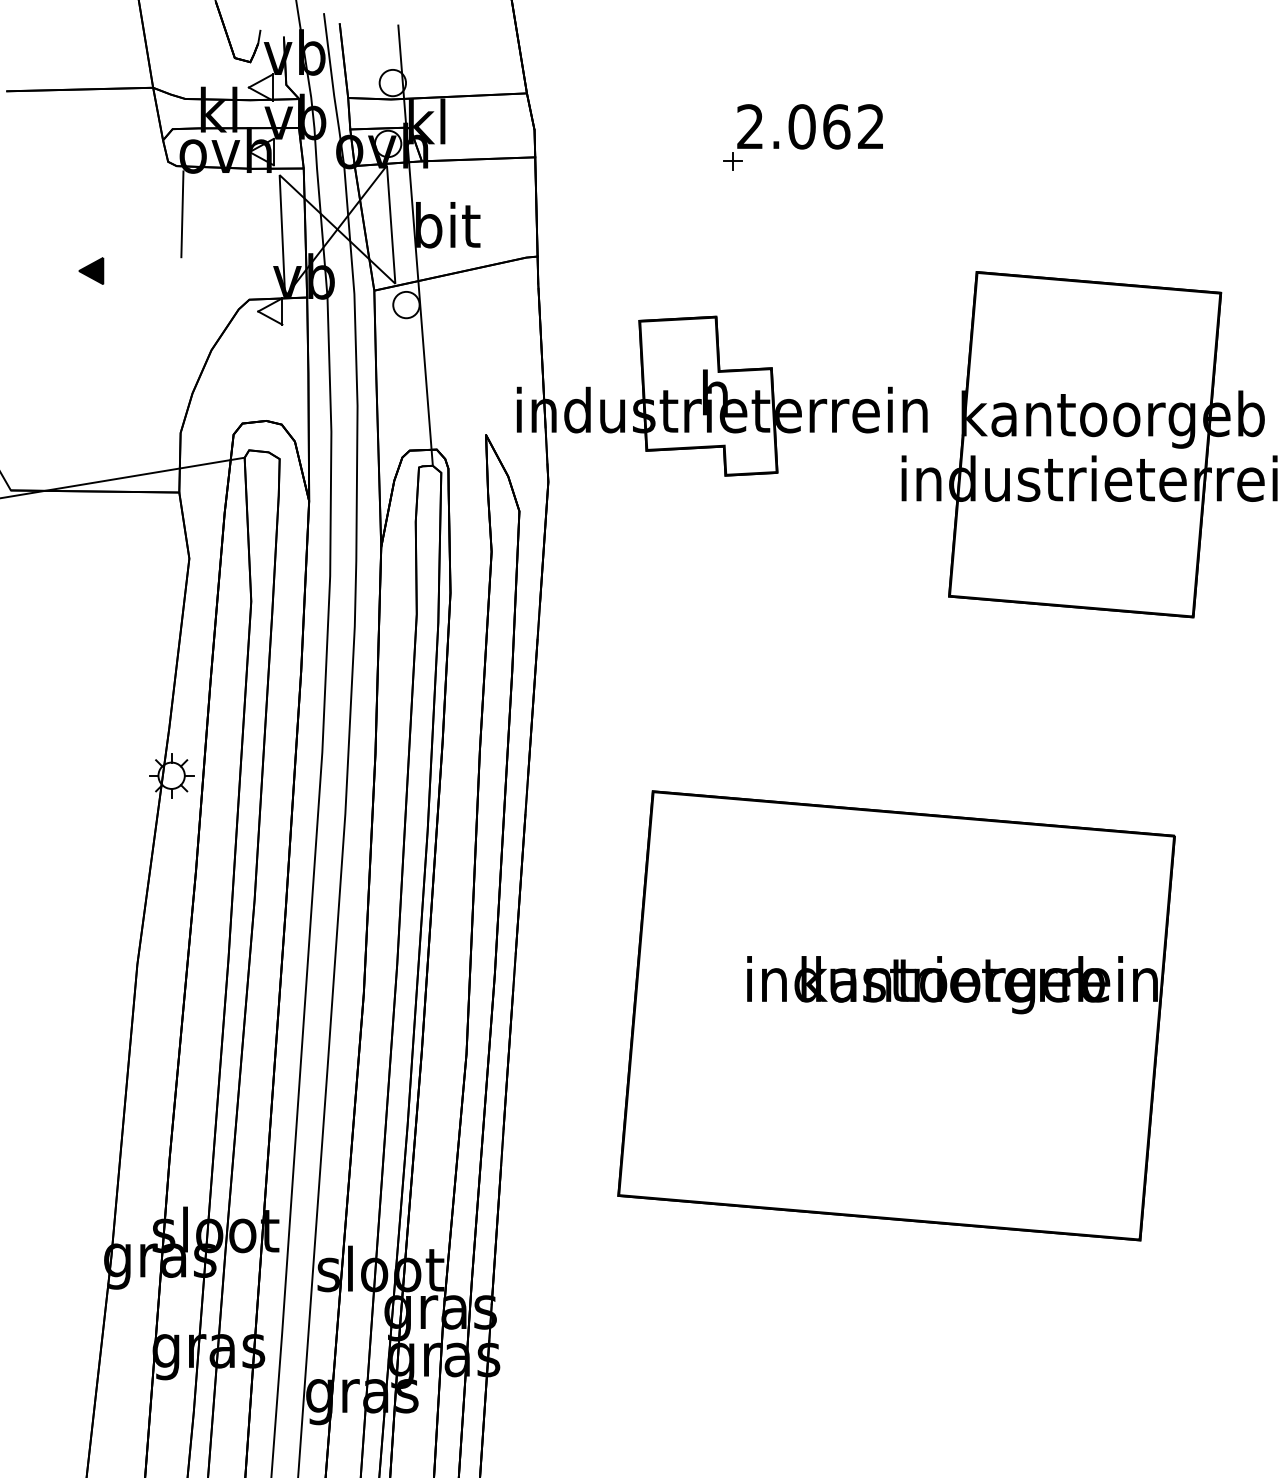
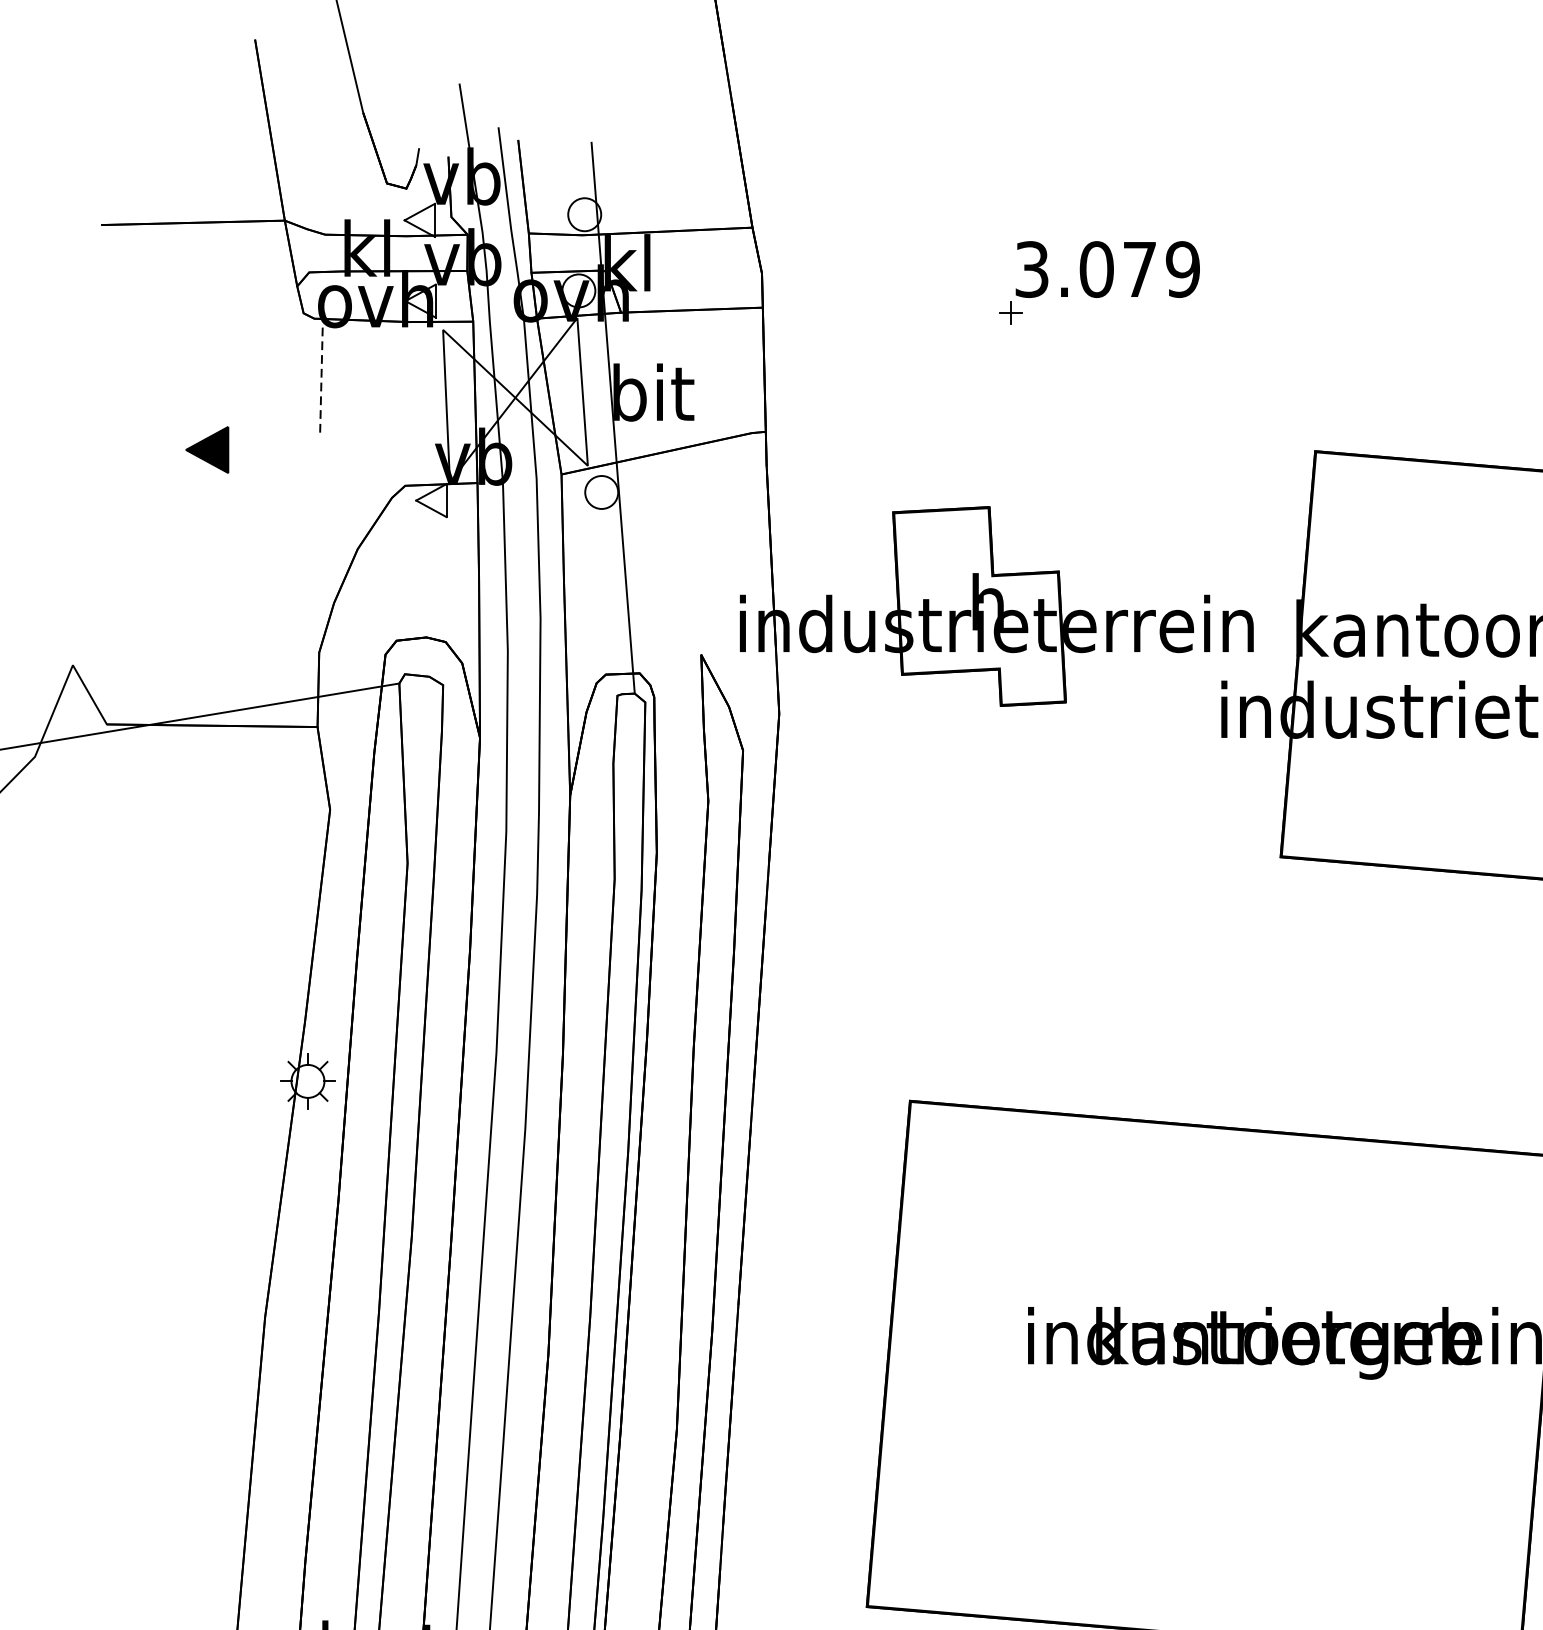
text: (810, 126) -> (1107, 269), 2.062 -> 3.079
line: (182, 214) -> (321, 379), solid -> dashed
part: (91, 270) -> (207, 449), size x1.4

